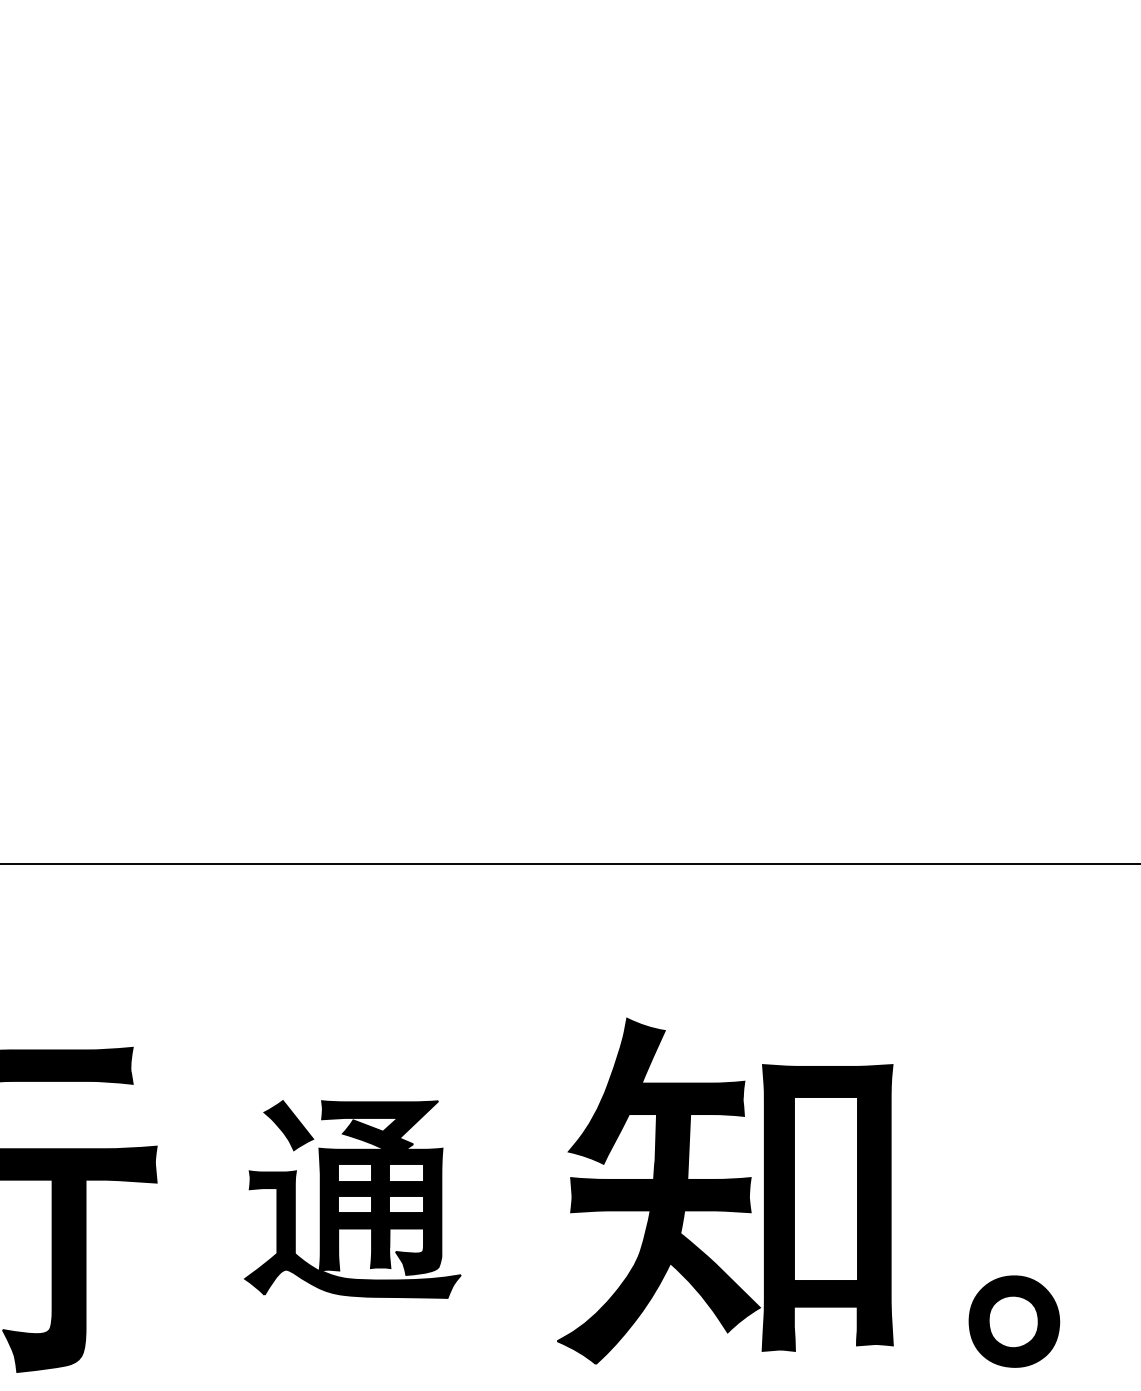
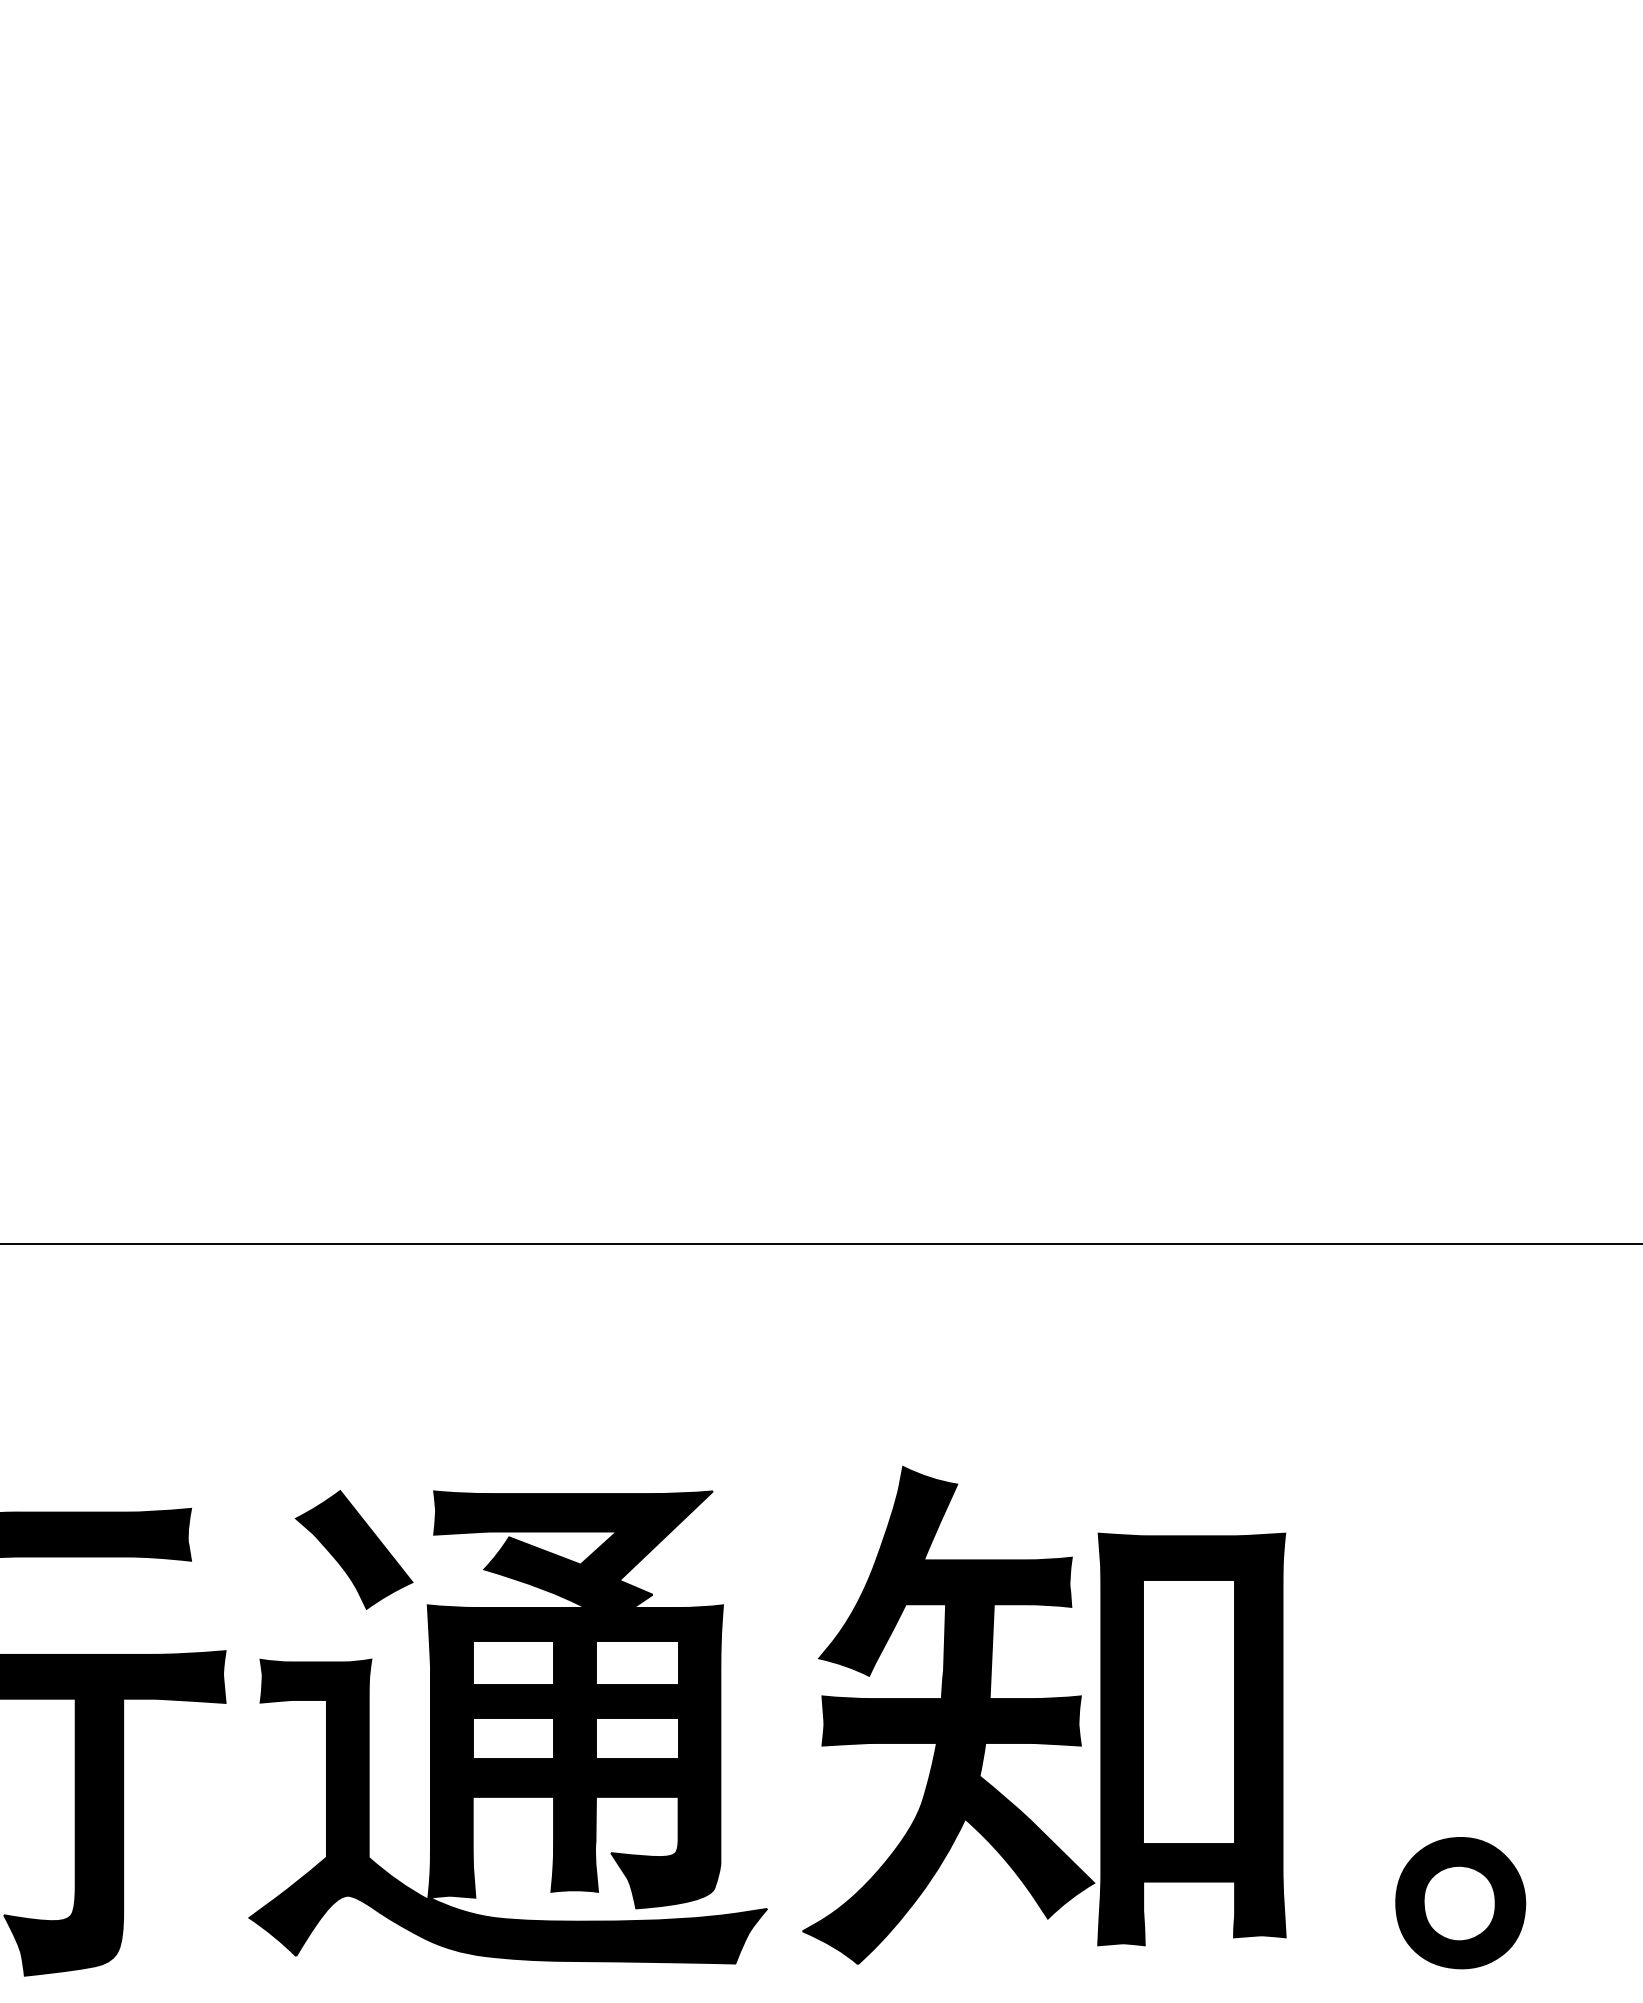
part: (352, 1199) -> (507, 1727), size x1.67

